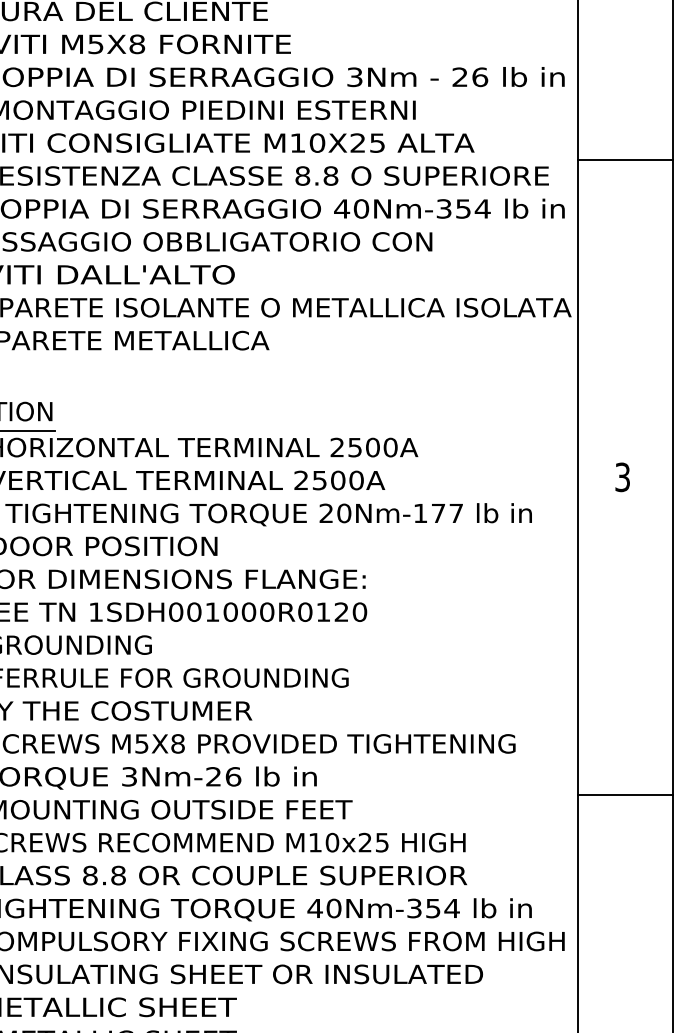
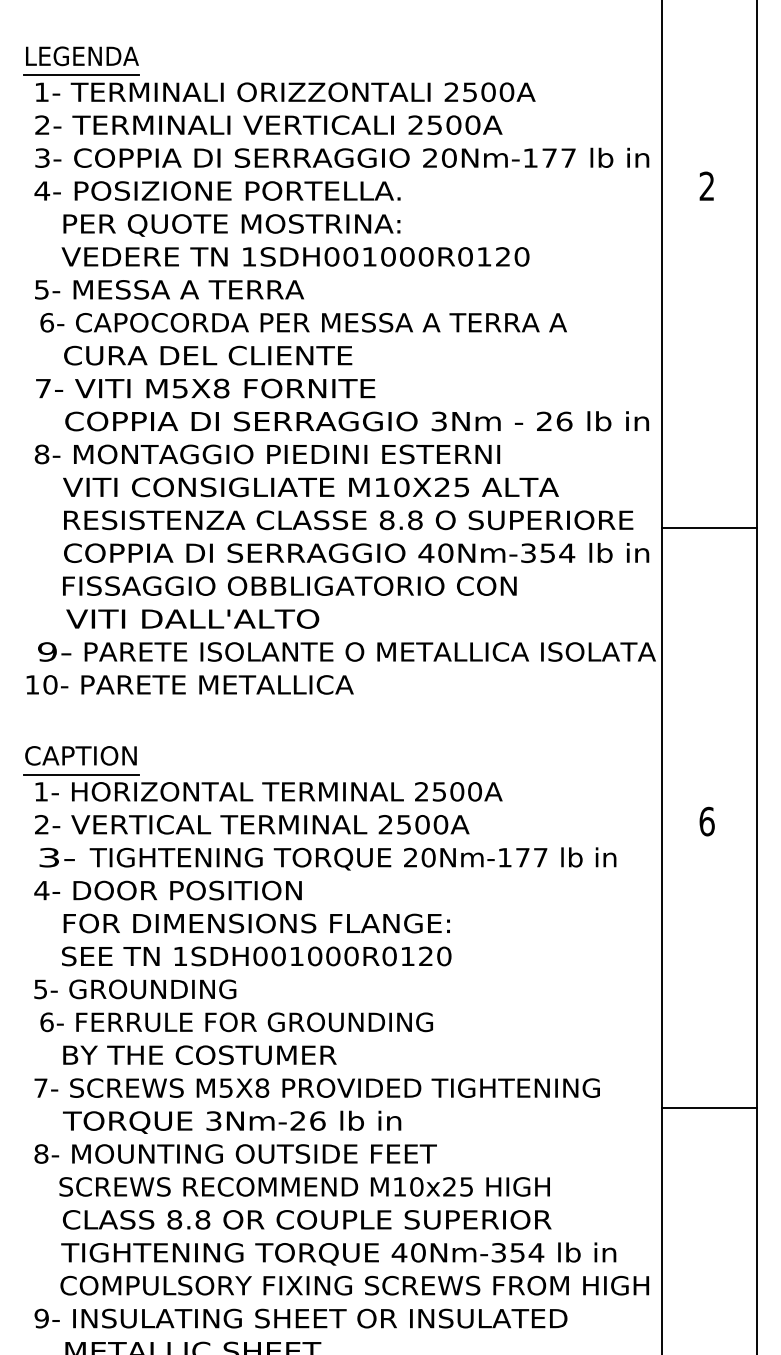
line: (625, 160) -> (709, 528), moved
text: (622, 477) -> (706, 821), 3 -> 6
line: (625, 795) -> (709, 1108), moved

